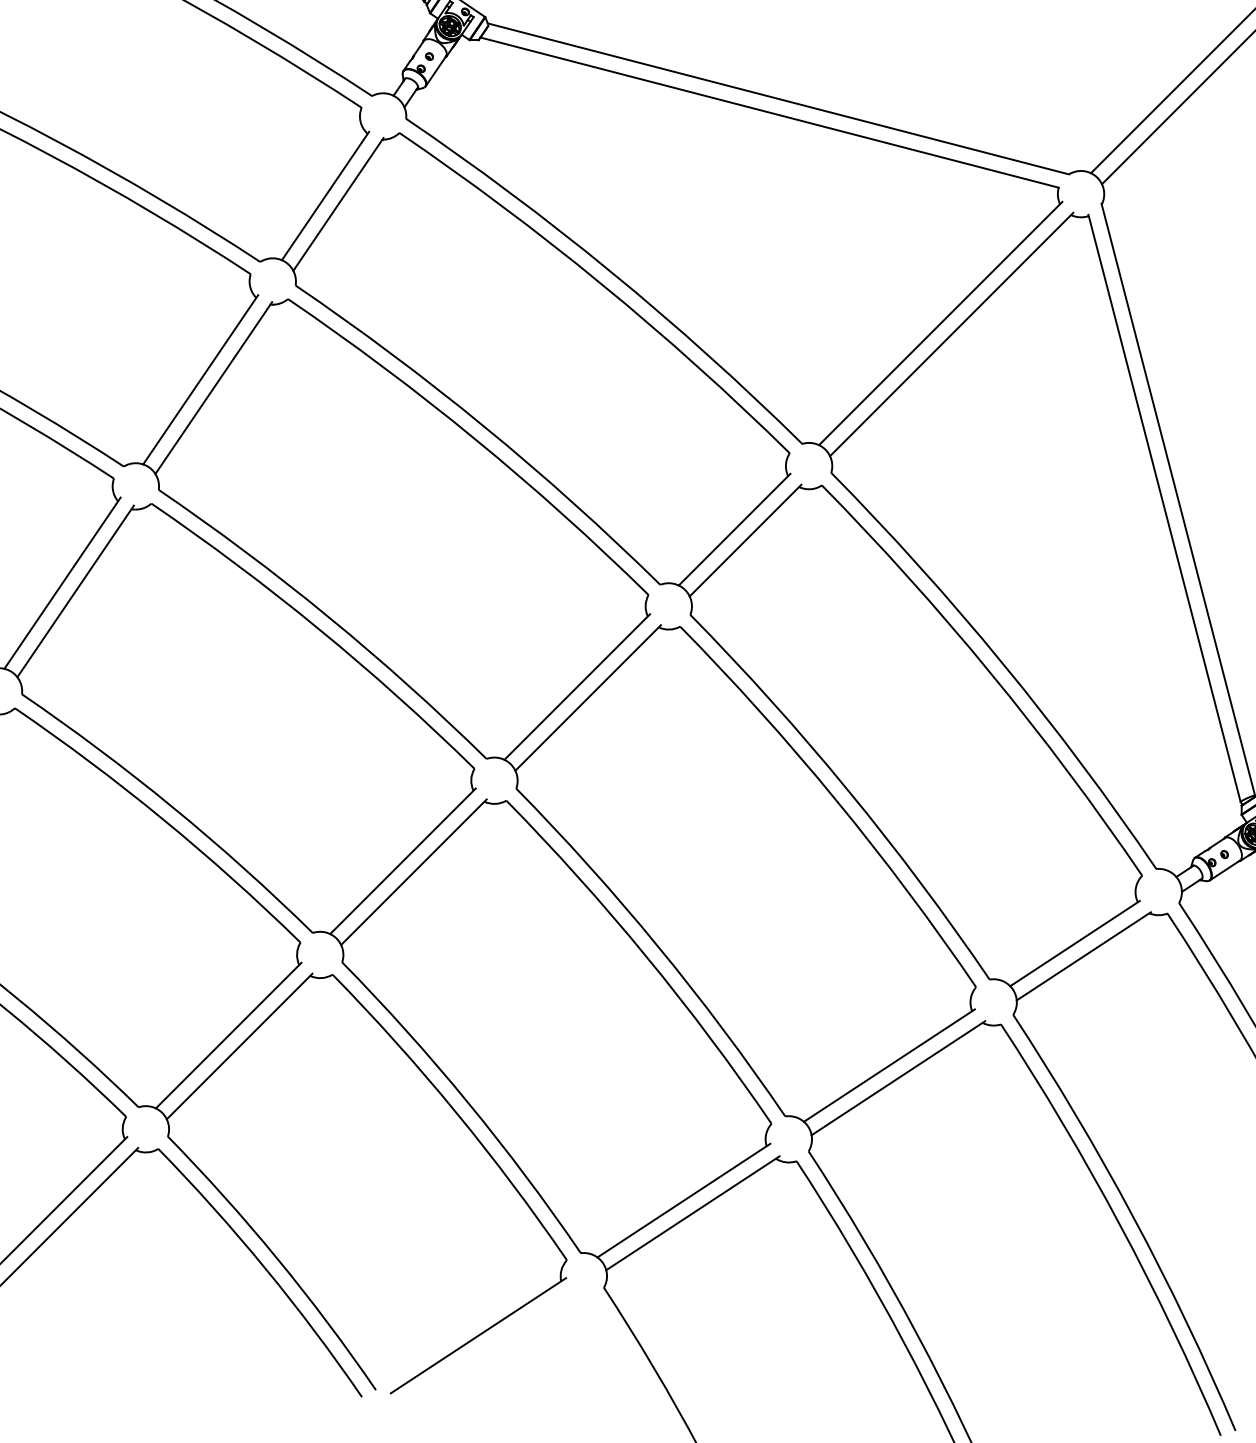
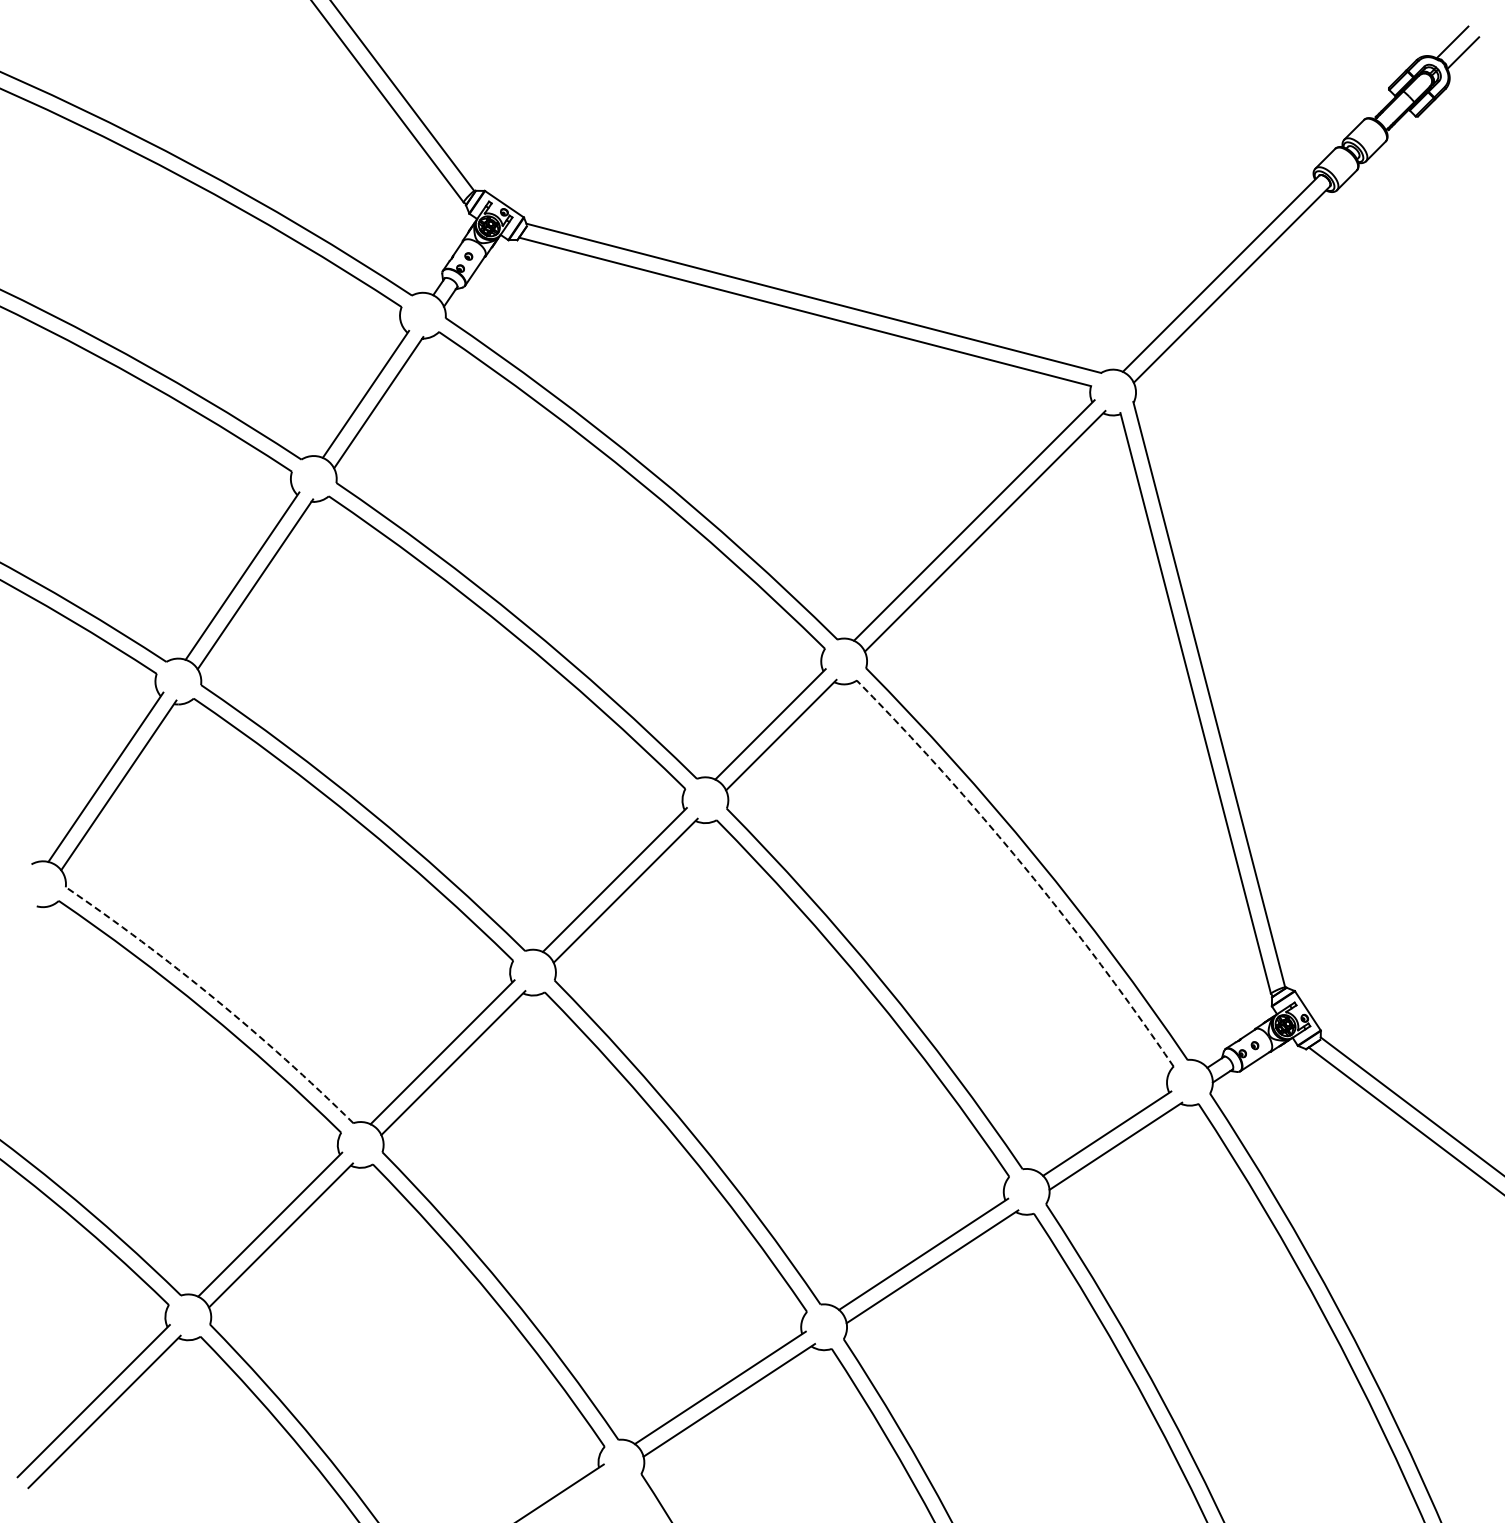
arc: (990, 673) -> (1023, 866), solid -> dashed
arc: (172, 806) -> (214, 998), solid -> dashed

